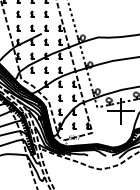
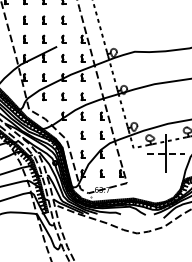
line: (121, 111) -> (166, 153), solid -> dashed

